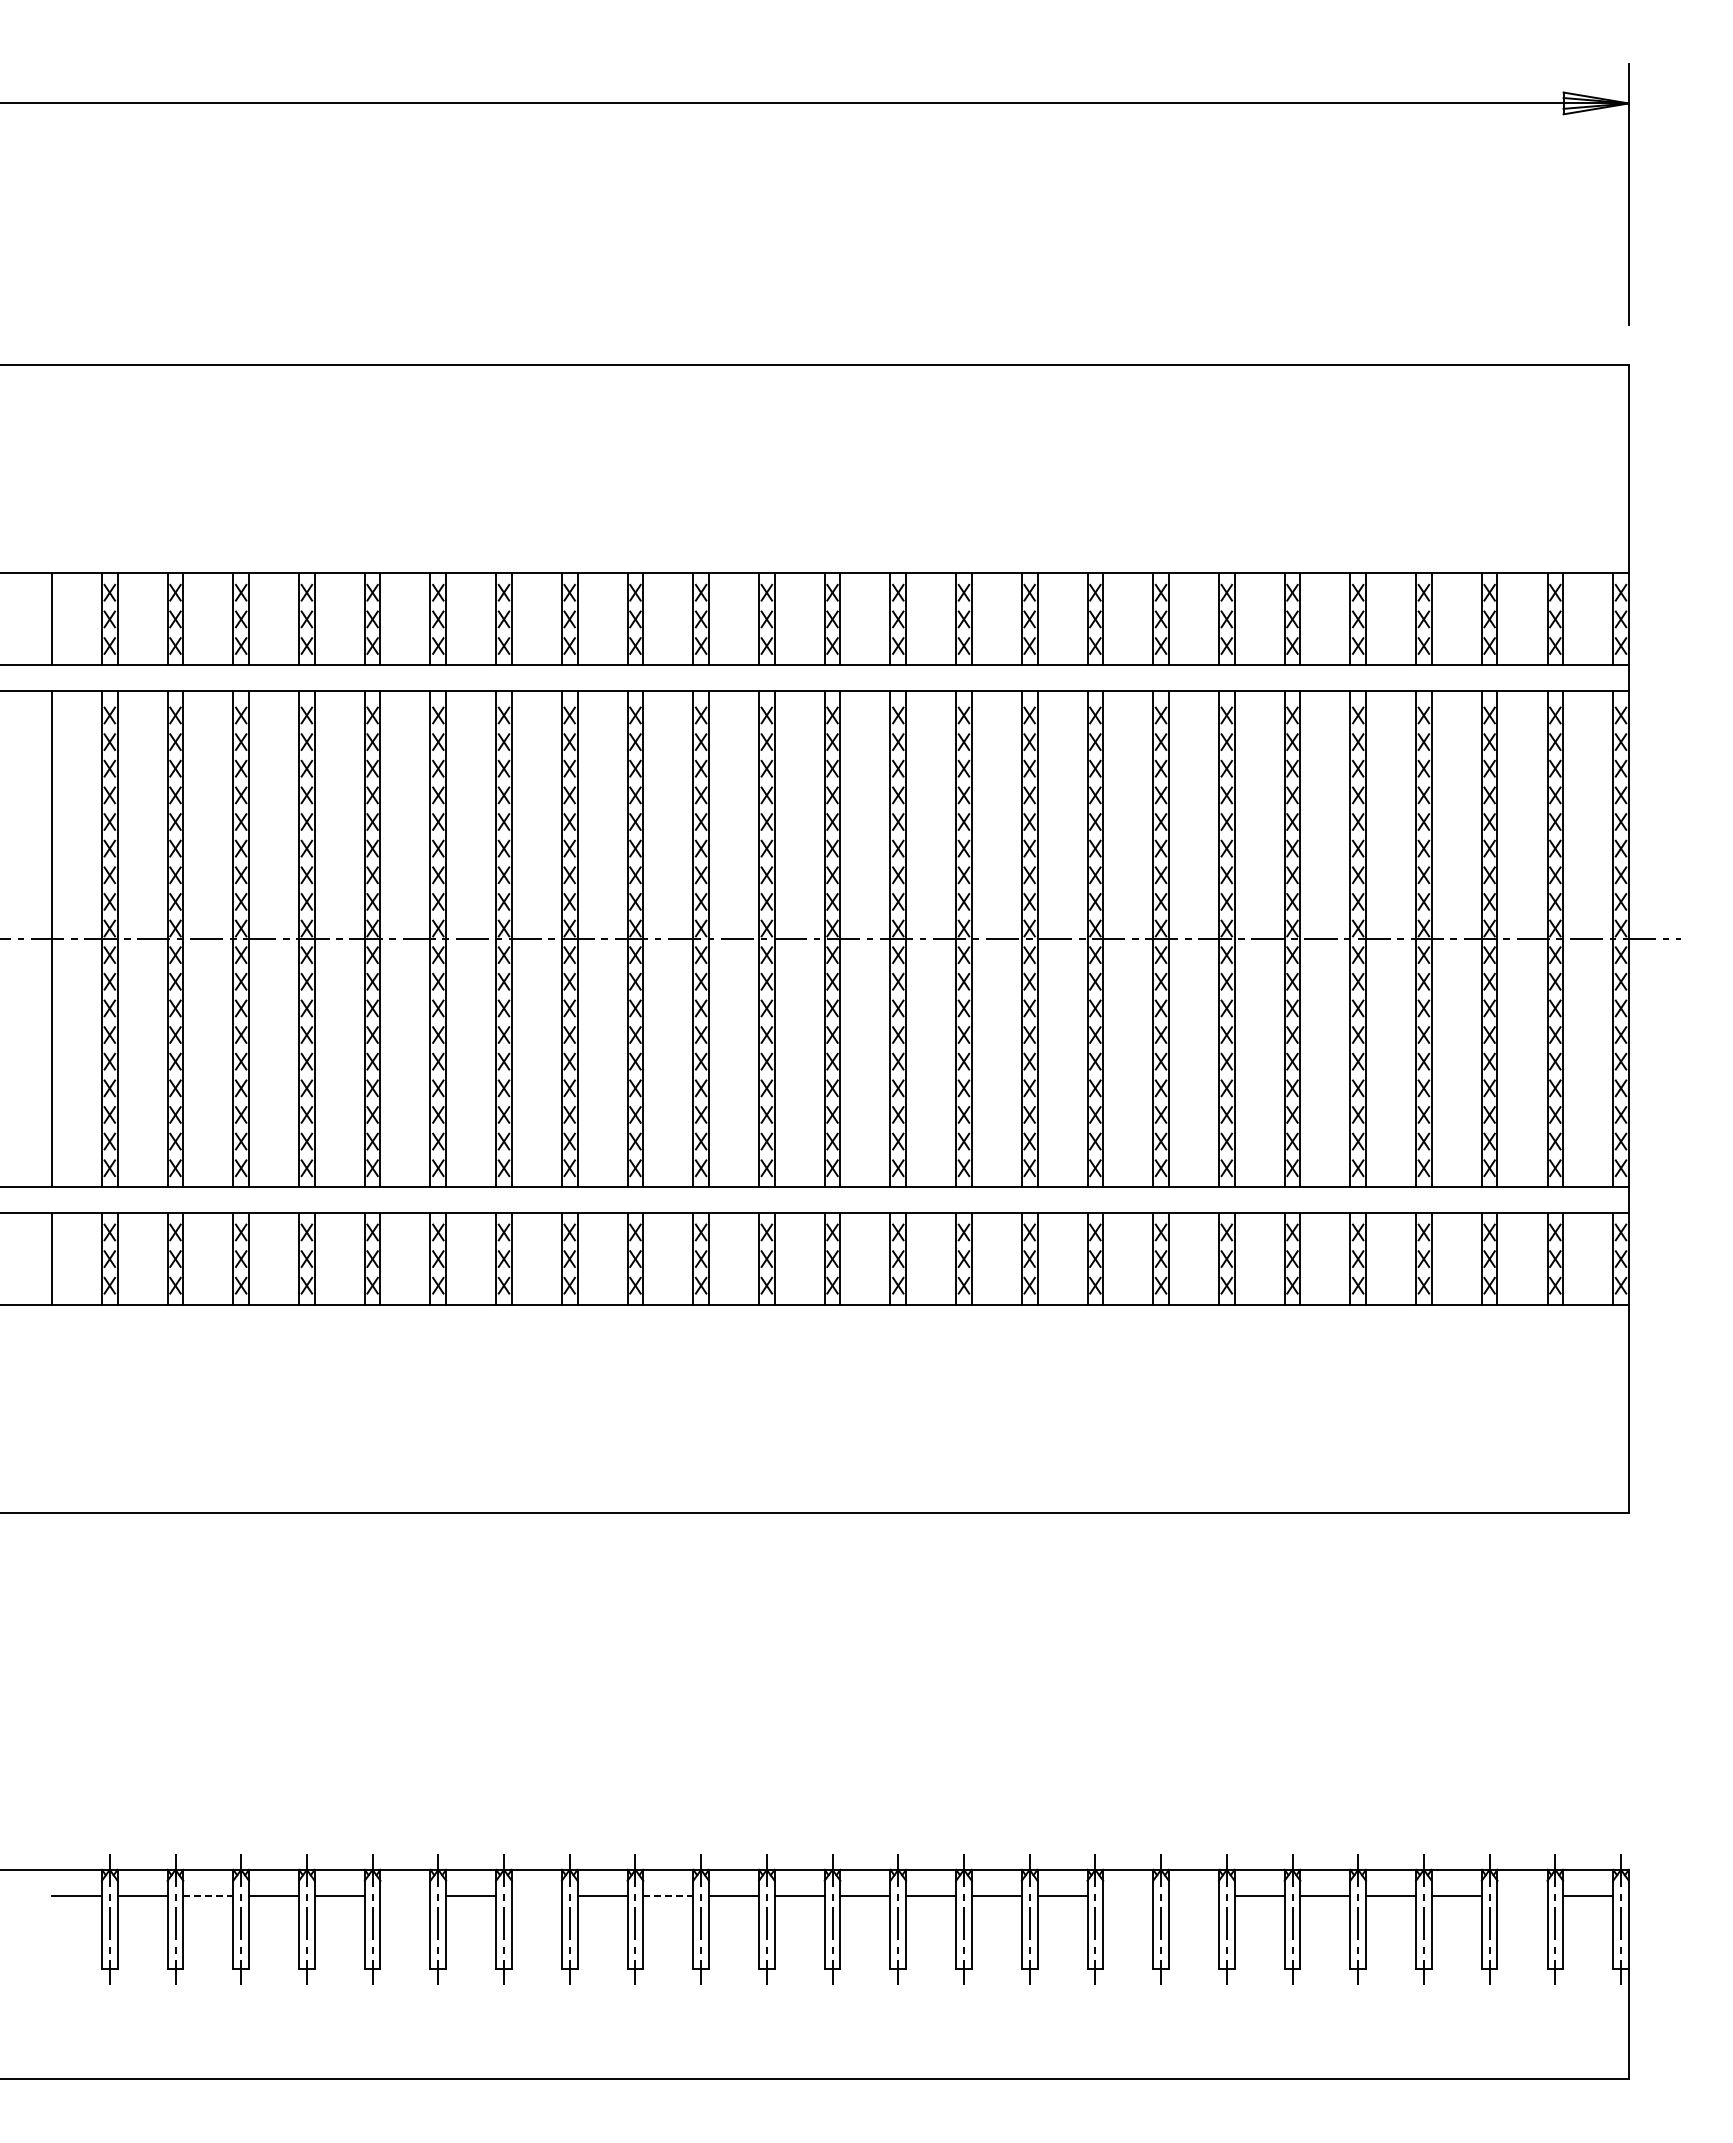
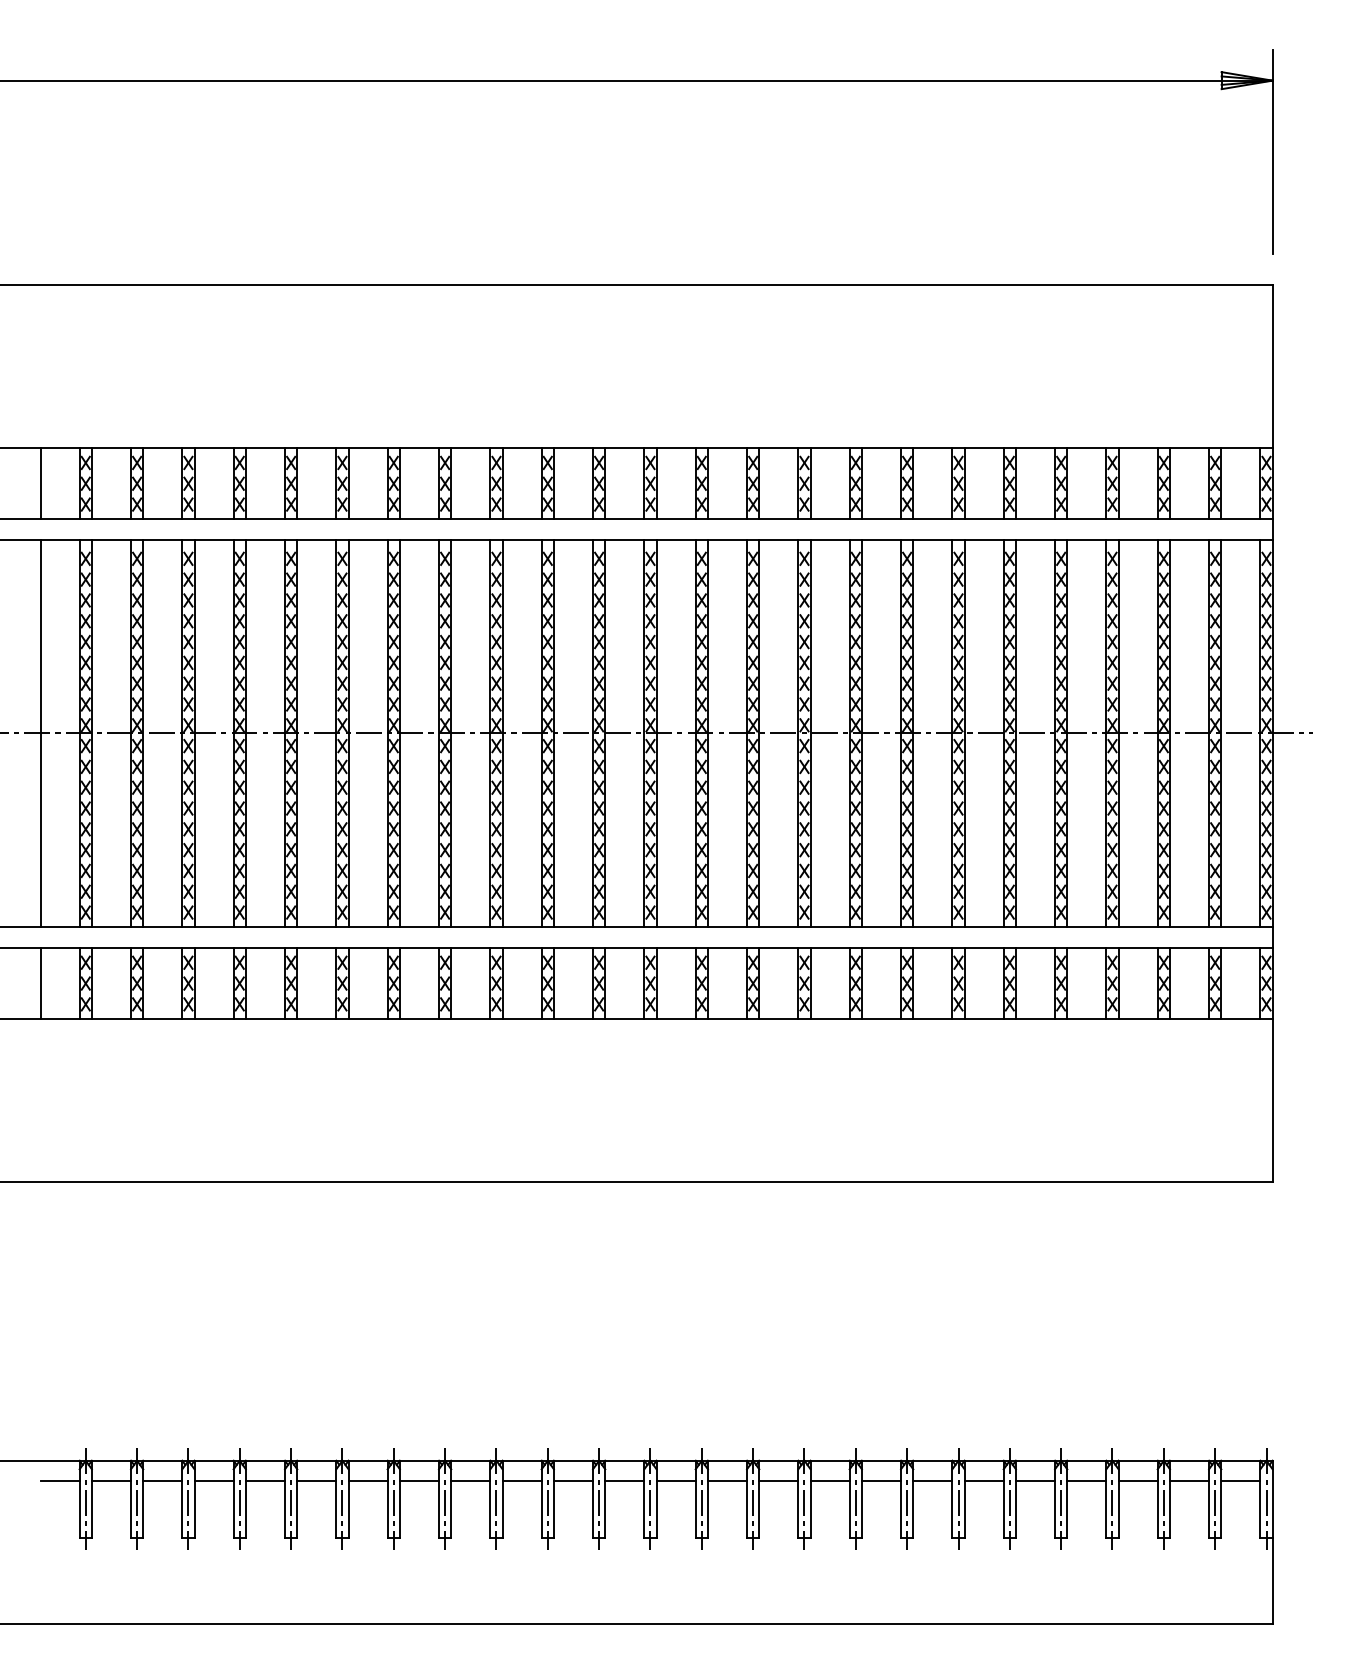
line: (208, 1895) -> (162, 1480), dashed -> solid
line: (405, 1895) -> (316, 1480), added
line: (536, 1895) -> (419, 1480), added
line: (668, 1895) -> (522, 1480), dashed -> solid
line: (1128, 1895) -> (881, 1480), added
line: (1193, 1895) -> (932, 1480), added
line: (1522, 1895) -> (1189, 1480), added

